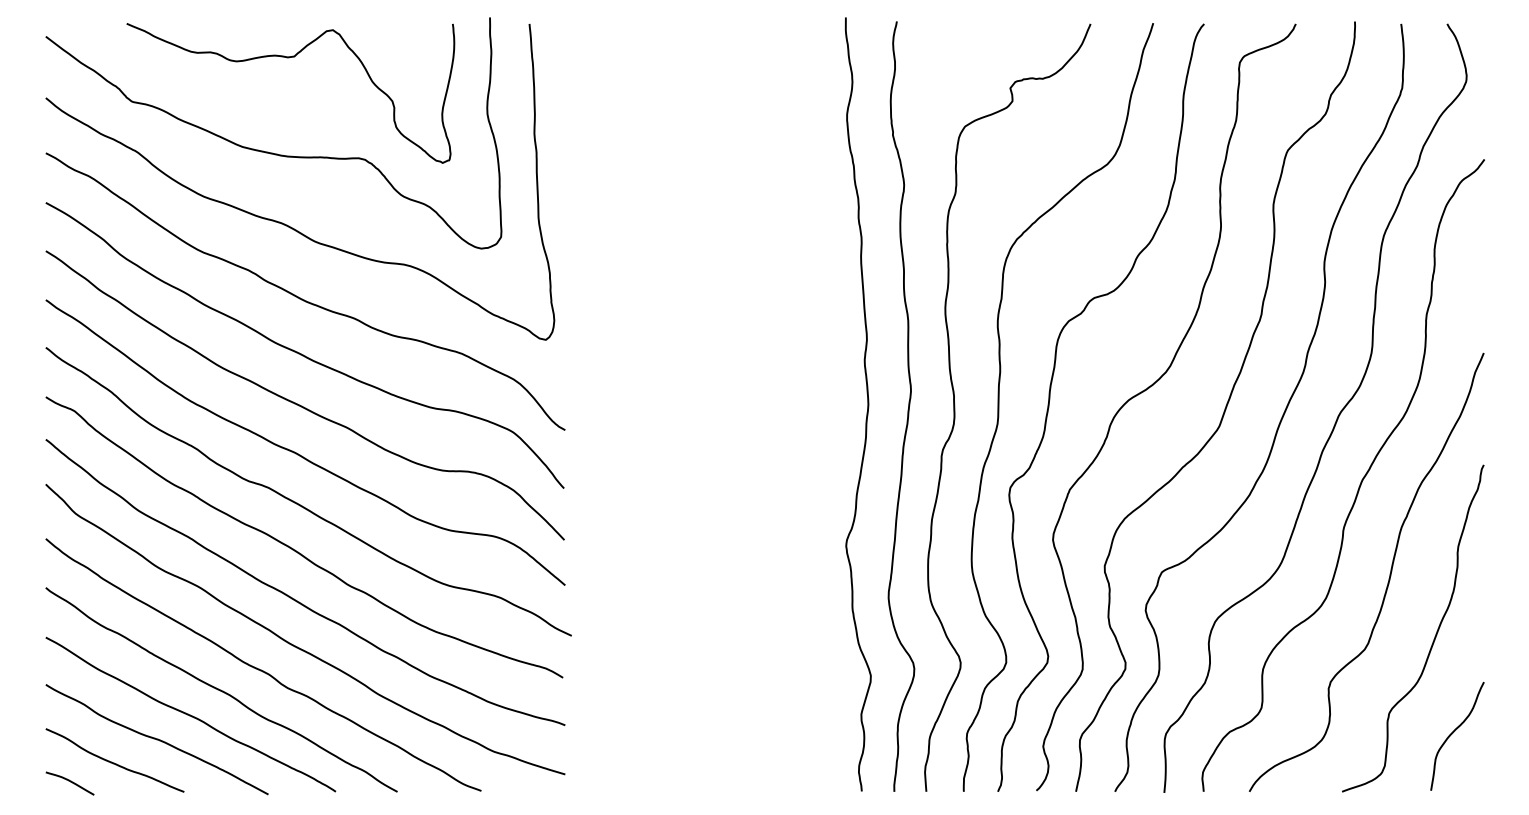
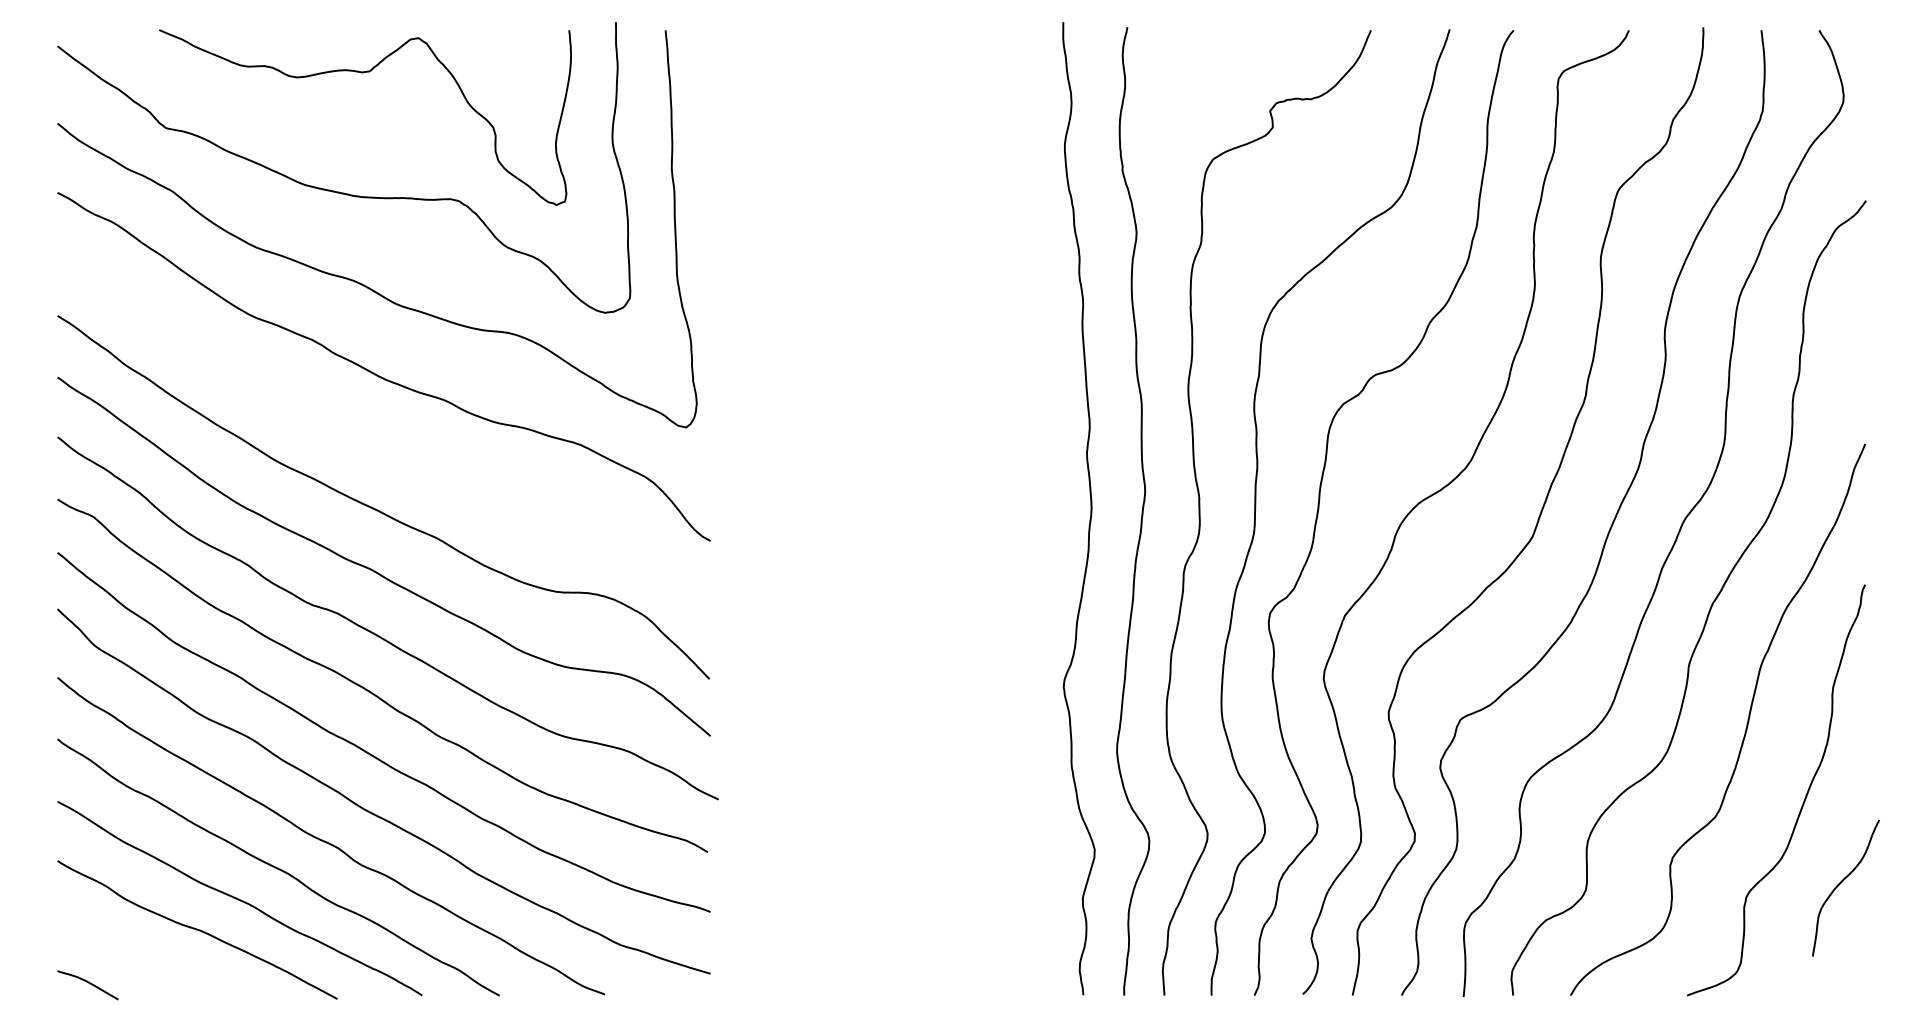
curve: (301, 353) -> (378, 444), removed
curve: (1454, 732) -> (1842, 883), moved
curve: (114, 762) -> (143, 958), removed

